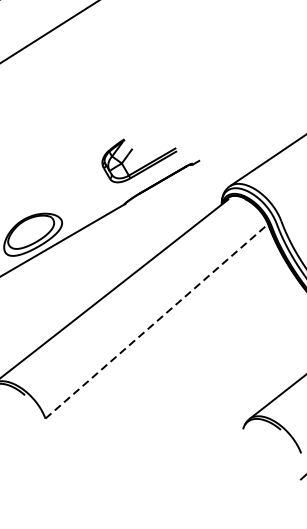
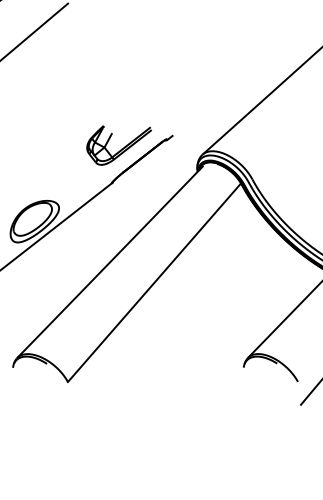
line: (156, 321) -> (154, 282), dashed -> solid

